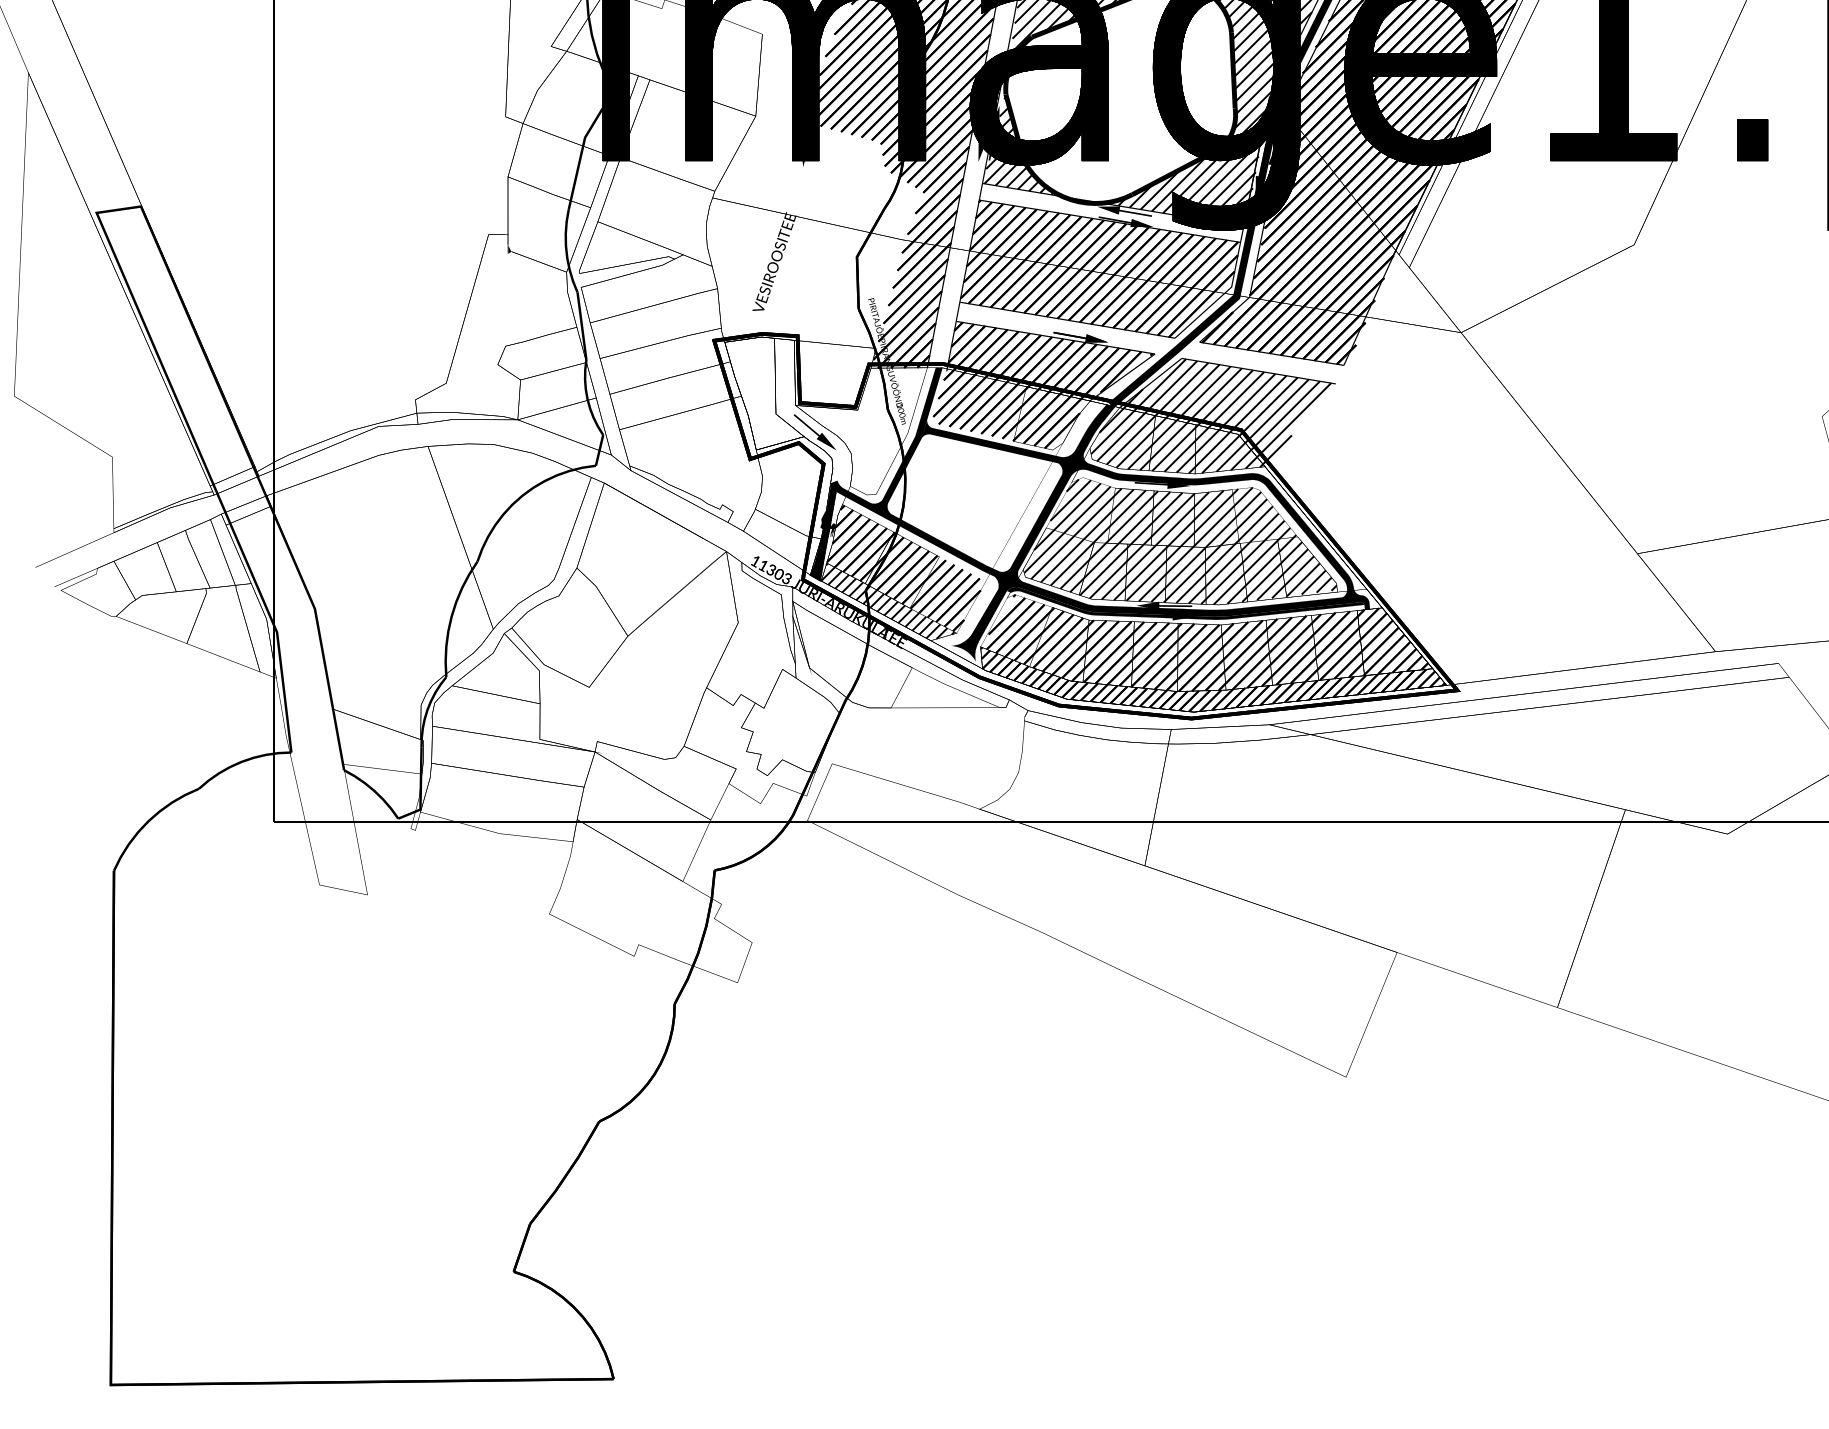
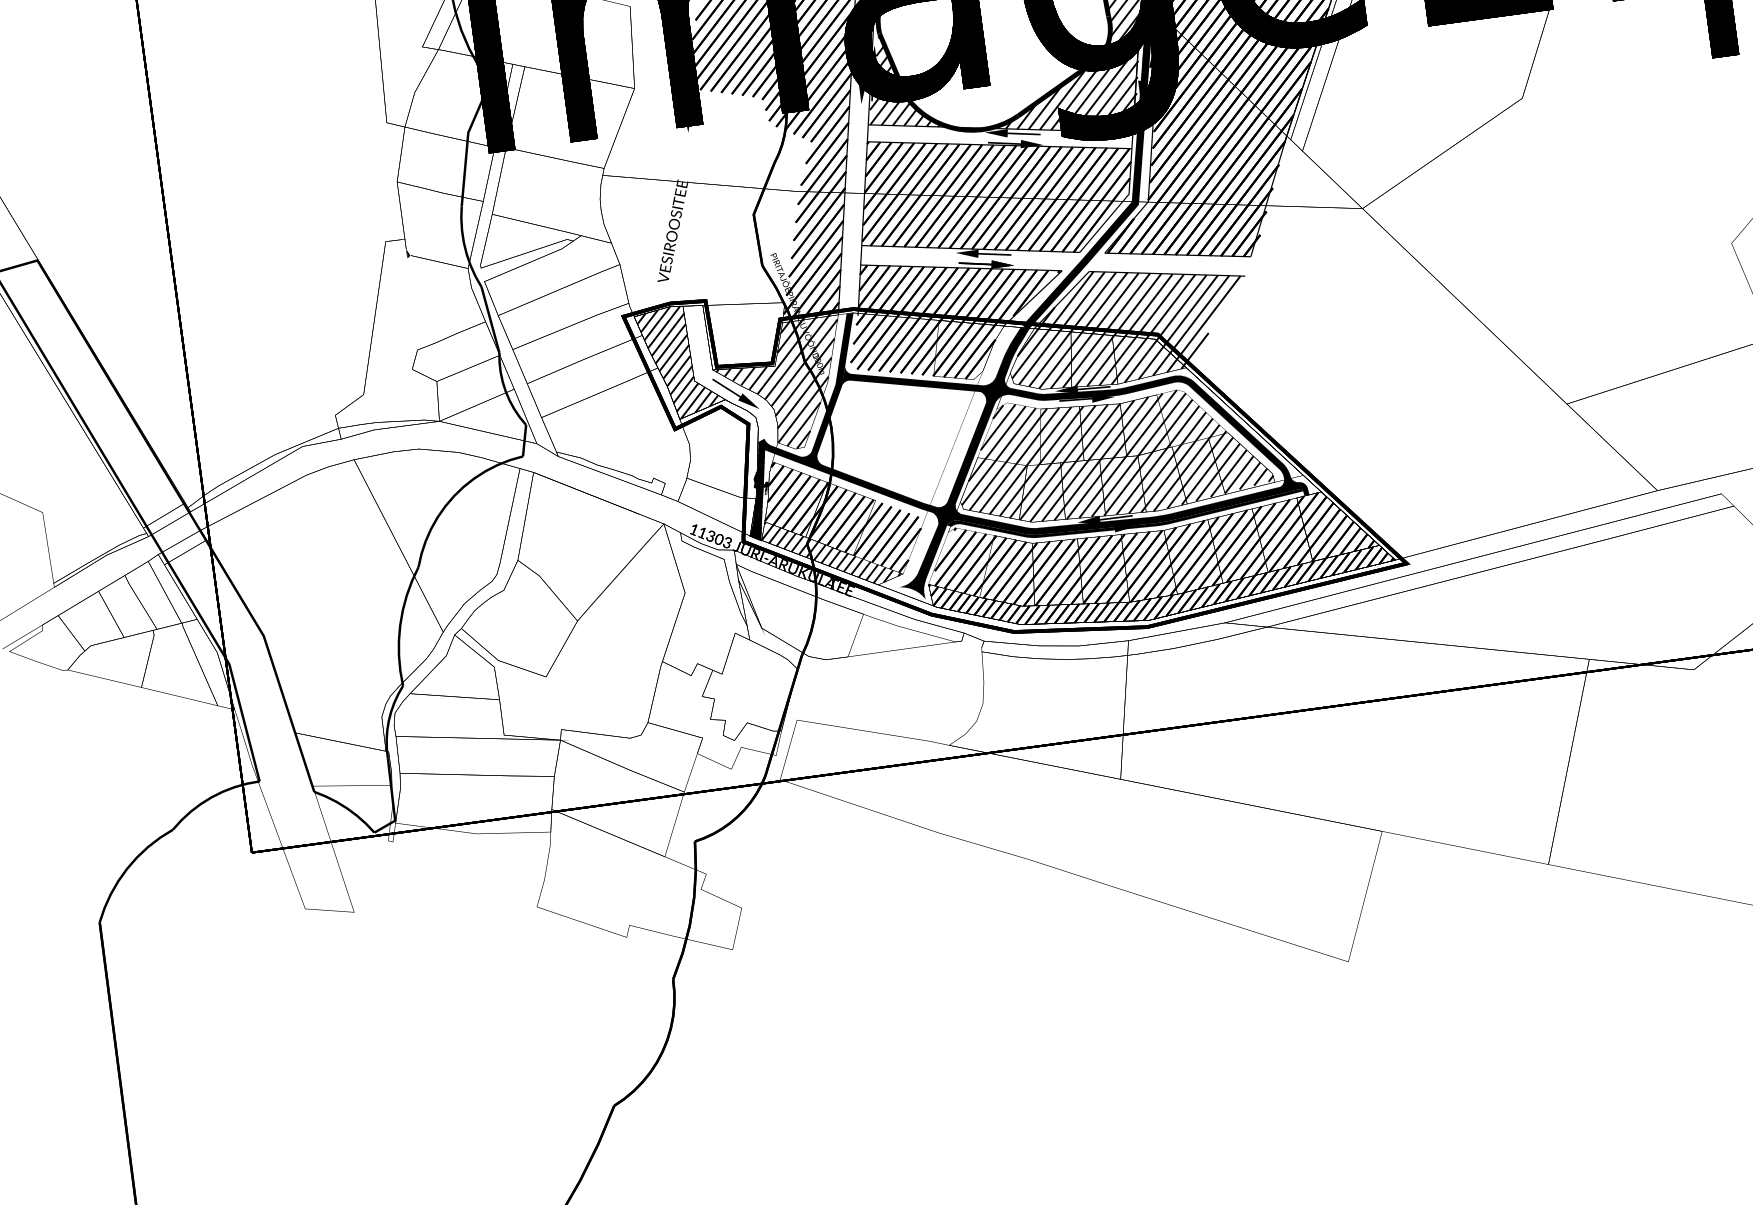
fill: (1079, 326) -> (983, 253), added
hatch: (765, 393) -> (681, 362), added
hatch: (862, 430) -> (782, 385), added
fill: (1159, 473) -> (1082, 388), added

